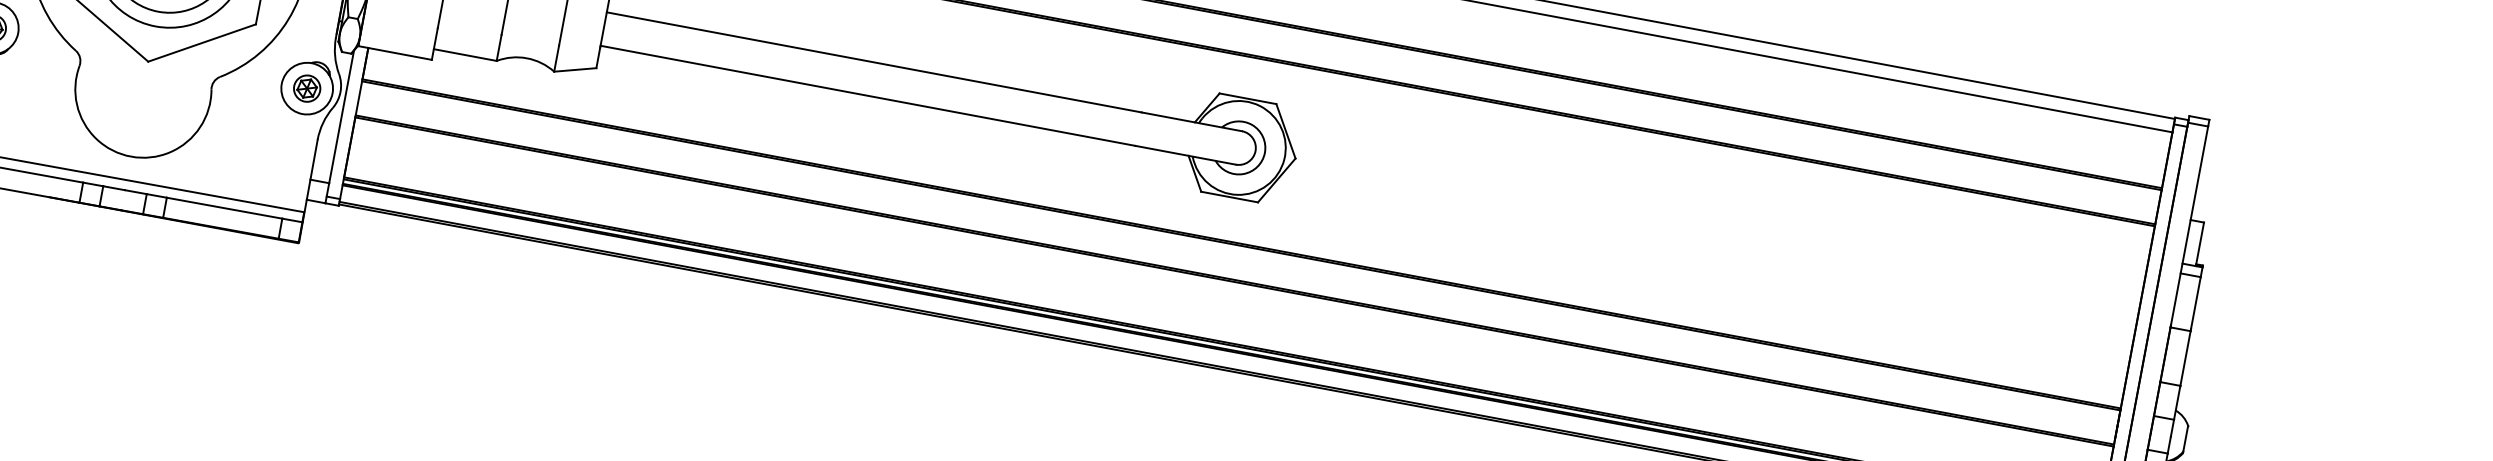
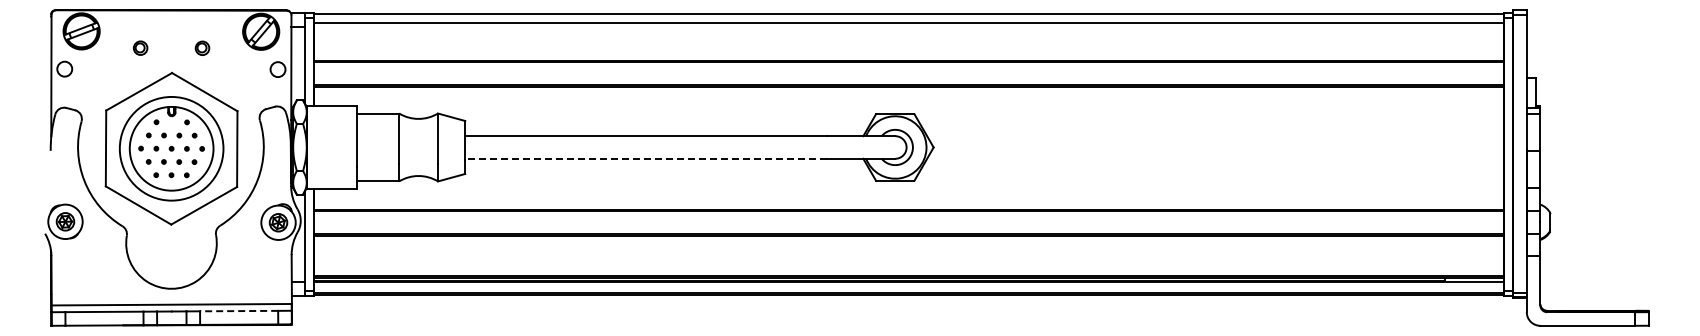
line: (866, 95) -> (645, 158), solid -> dashed
line: (223, 208) -> (238, 311), solid -> dashed

